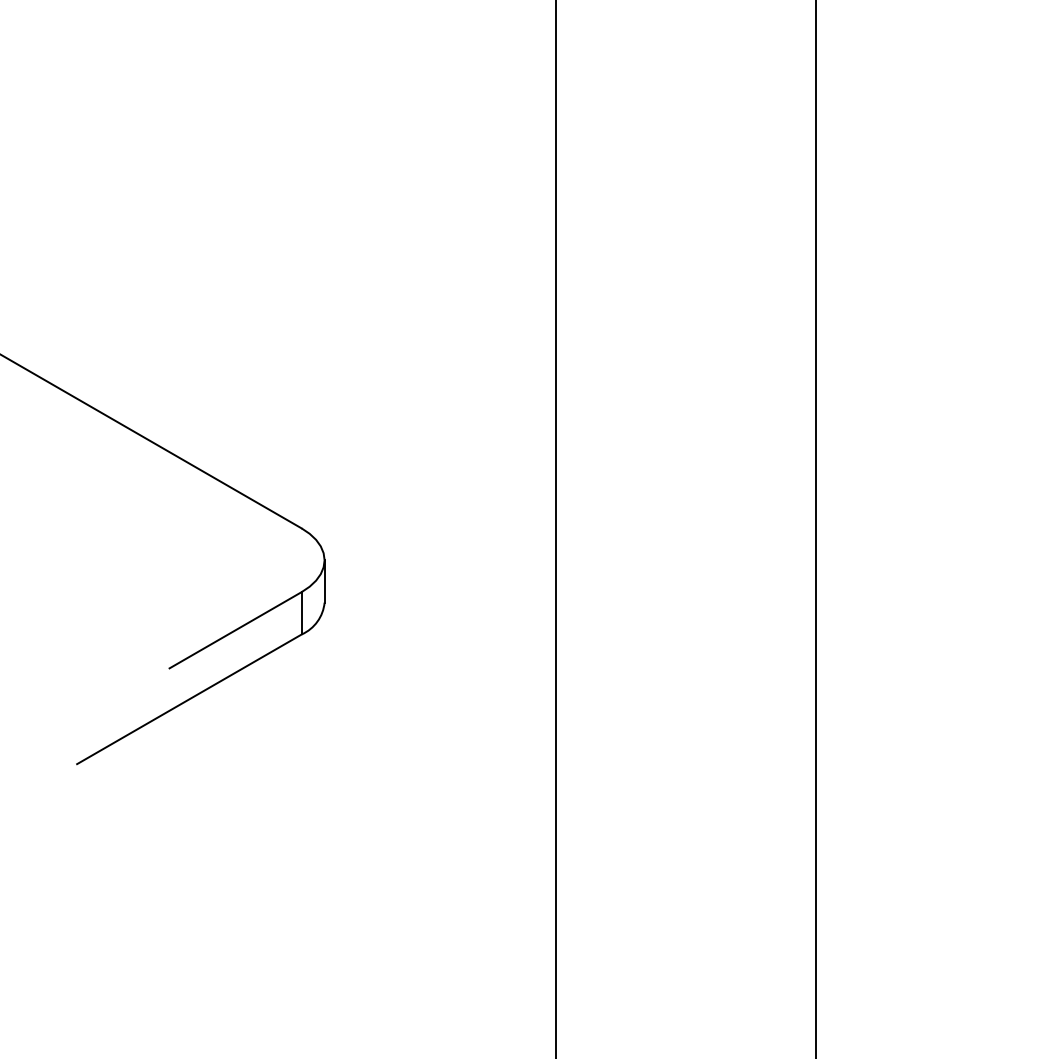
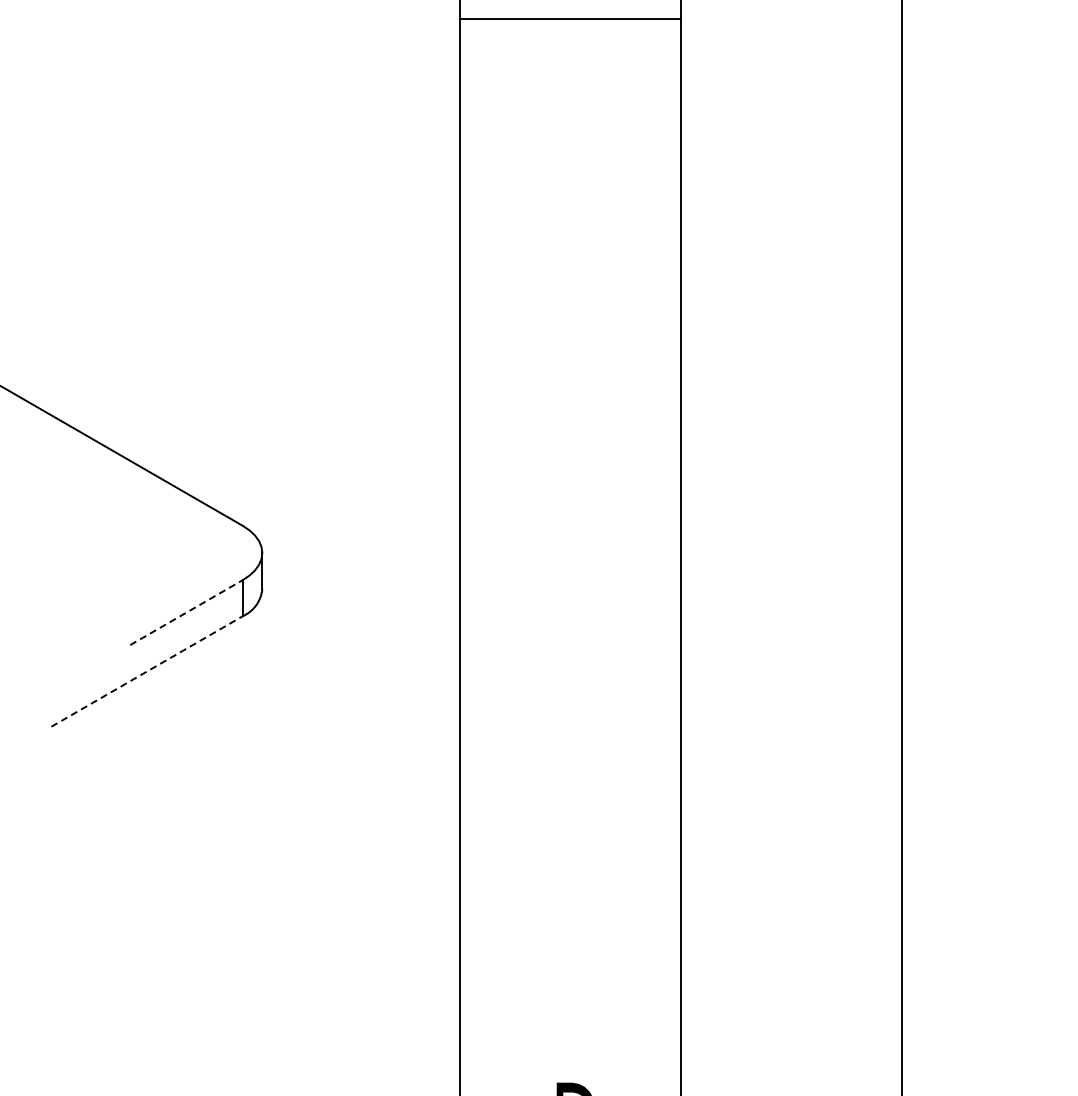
line: (235, 630) -> (186, 612), solid -> dashed
line: (189, 699) -> (147, 671), solid -> dashed

